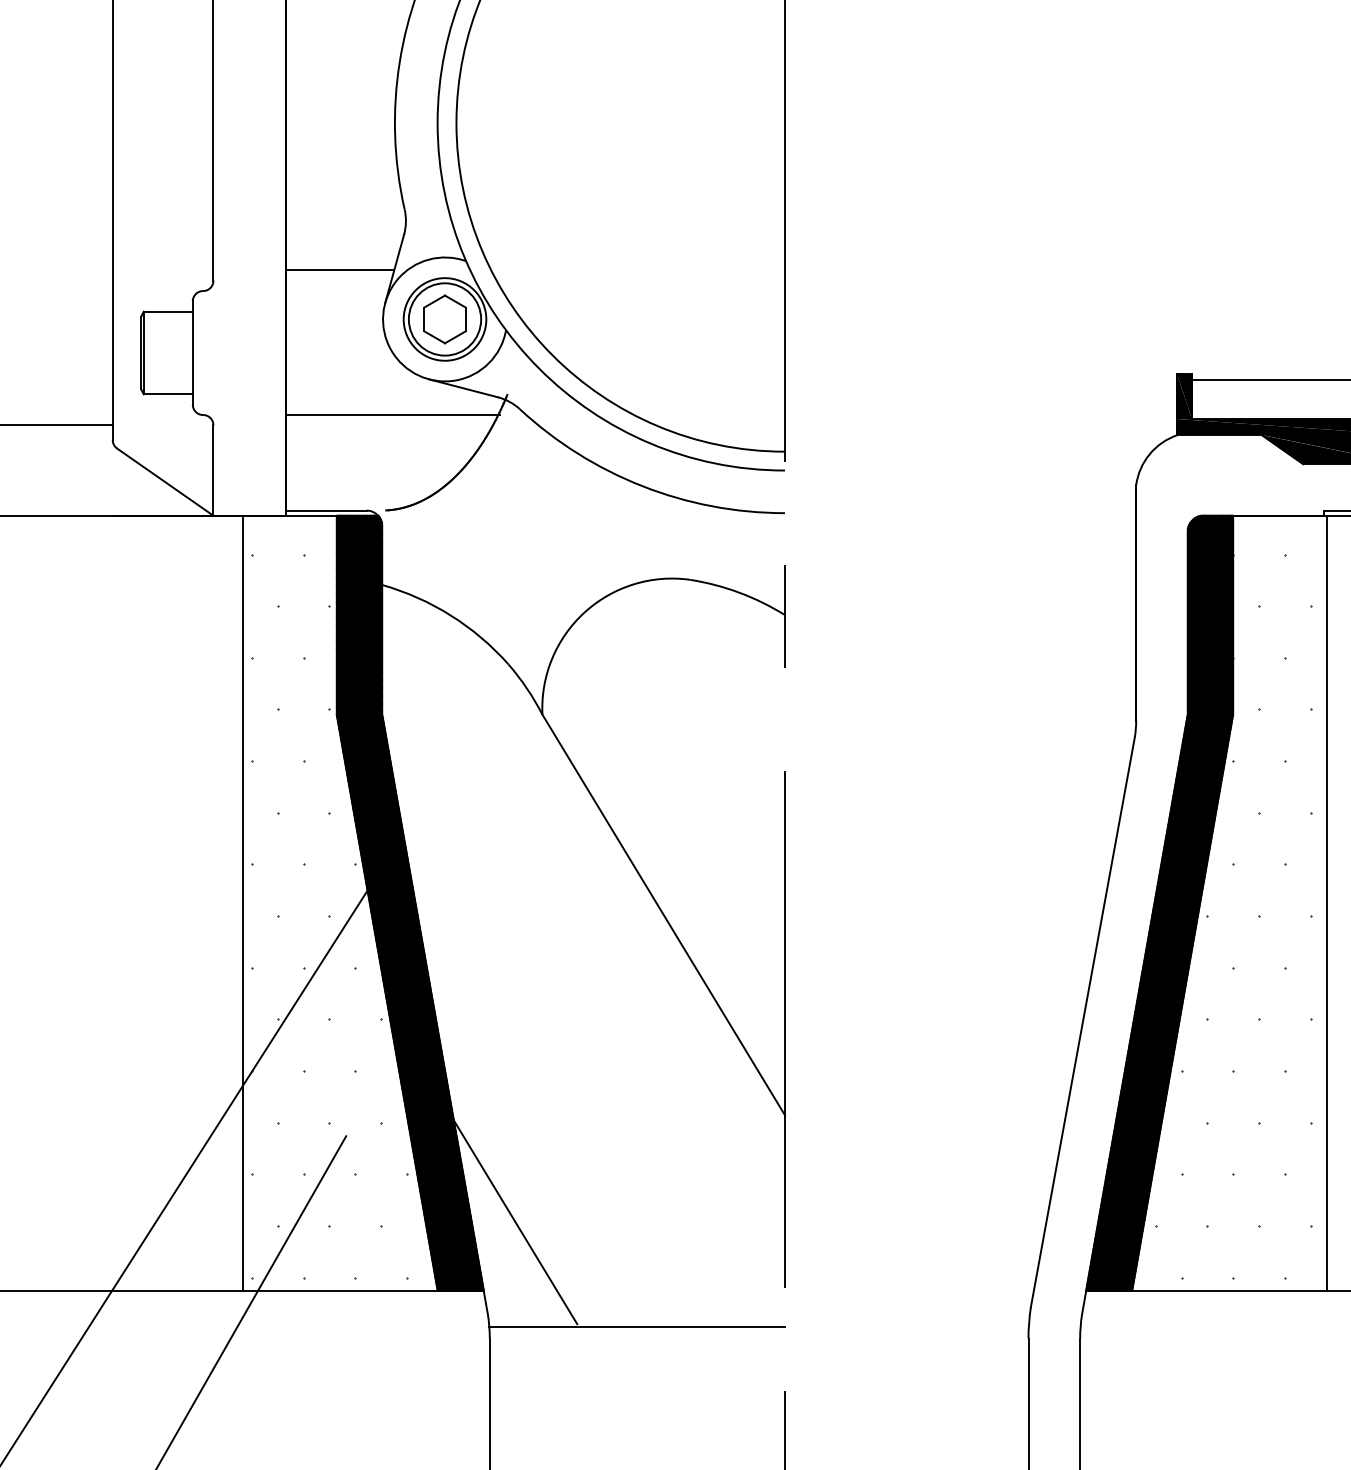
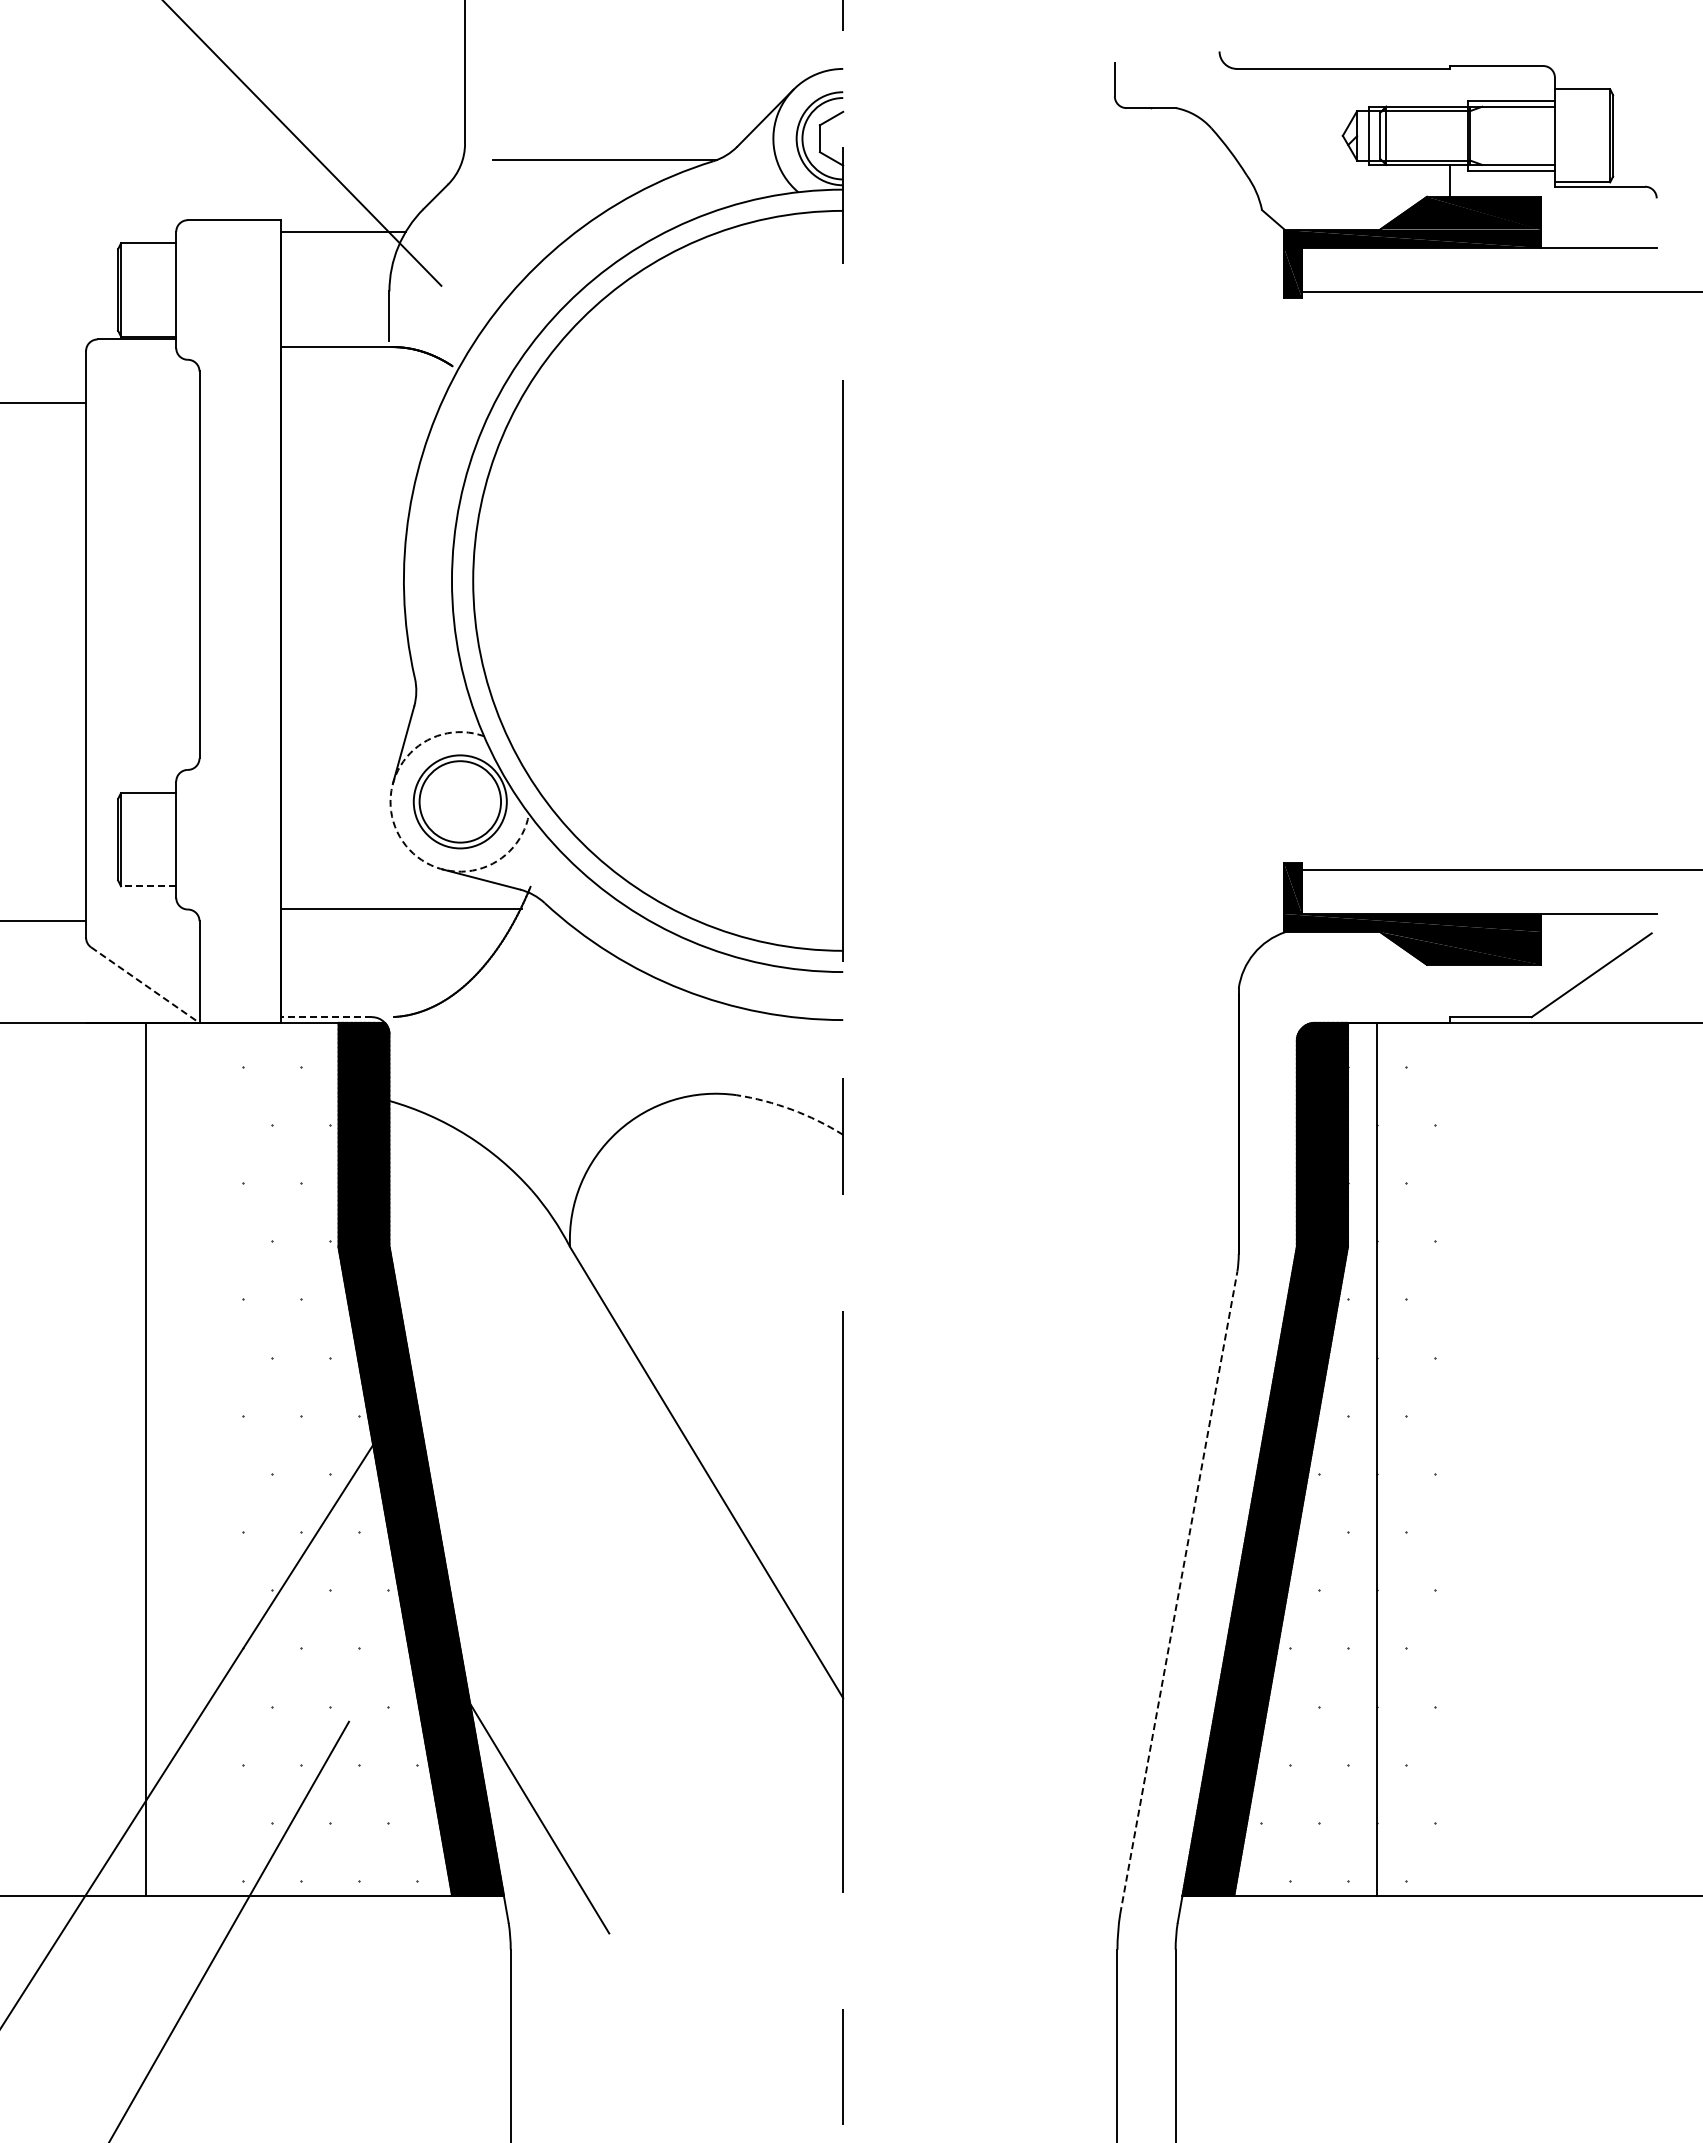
line: (338, 269) -> (340, 745), removed
part: (445, 319) -> (460, 801), removed
arc: (391, 350) -> (399, 836), solid -> dashed
line: (168, 394) -> (148, 886), solid -> dashed
line: (165, 482) -> (145, 985), solid -> dashed
line: (326, 510) -> (326, 1017), solid -> dashed
arc: (739, 592) -> (791, 1109), solid -> dashed
line: (242, 902) -> (146, 1458), moved
line: (1326, 902) -> (1376, 1458), moved
line: (1082, 1021) -> (1178, 1592), solid -> dashed
line: (636, 1326) -> (676, 1936), removed

